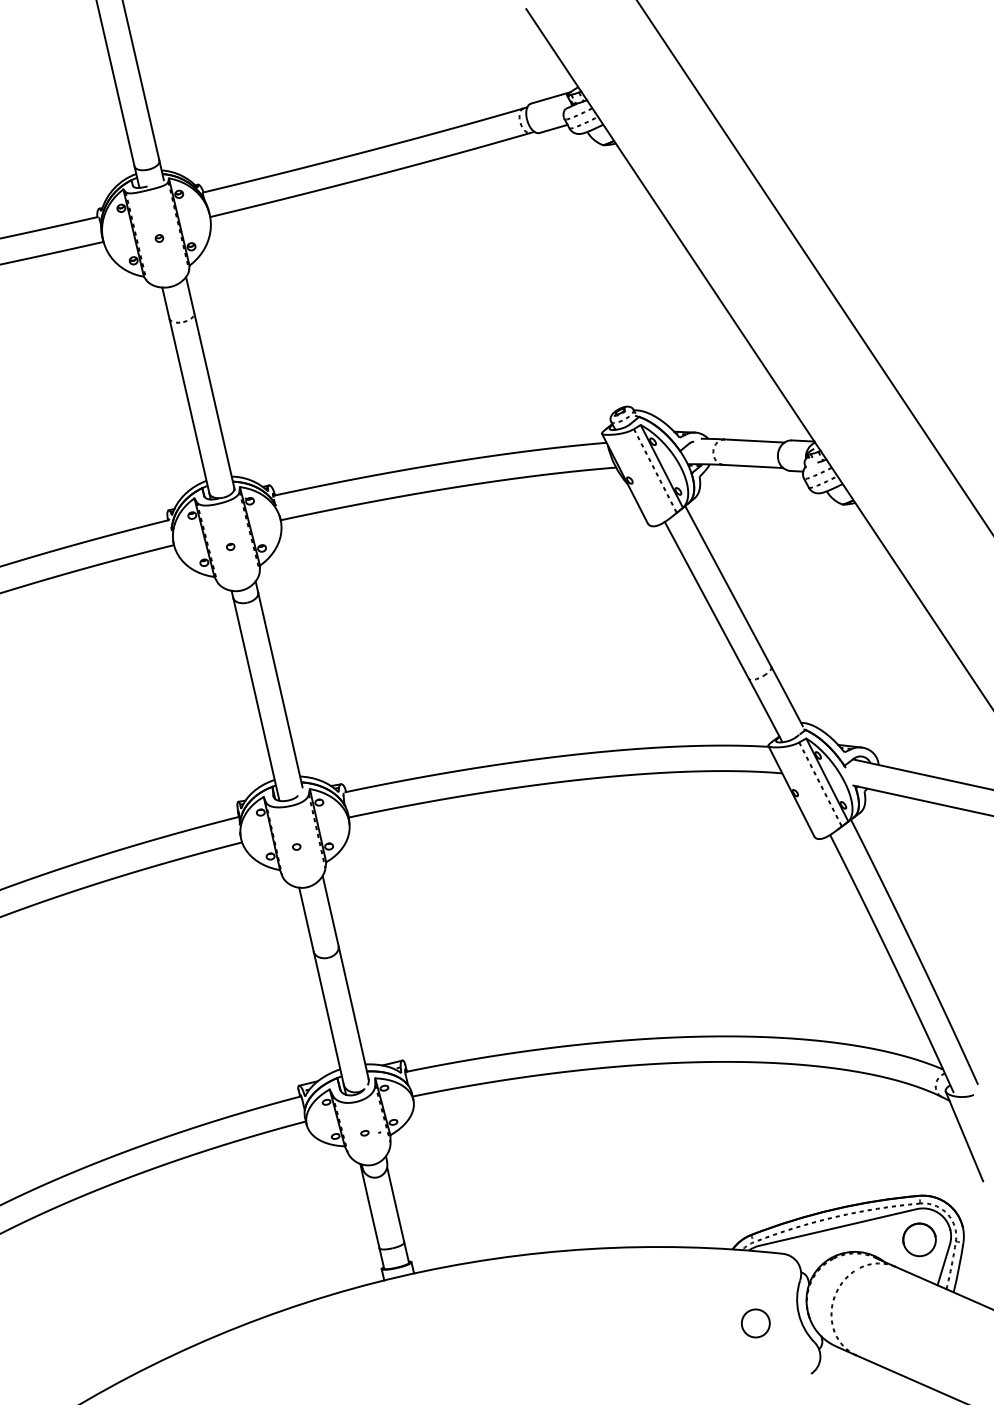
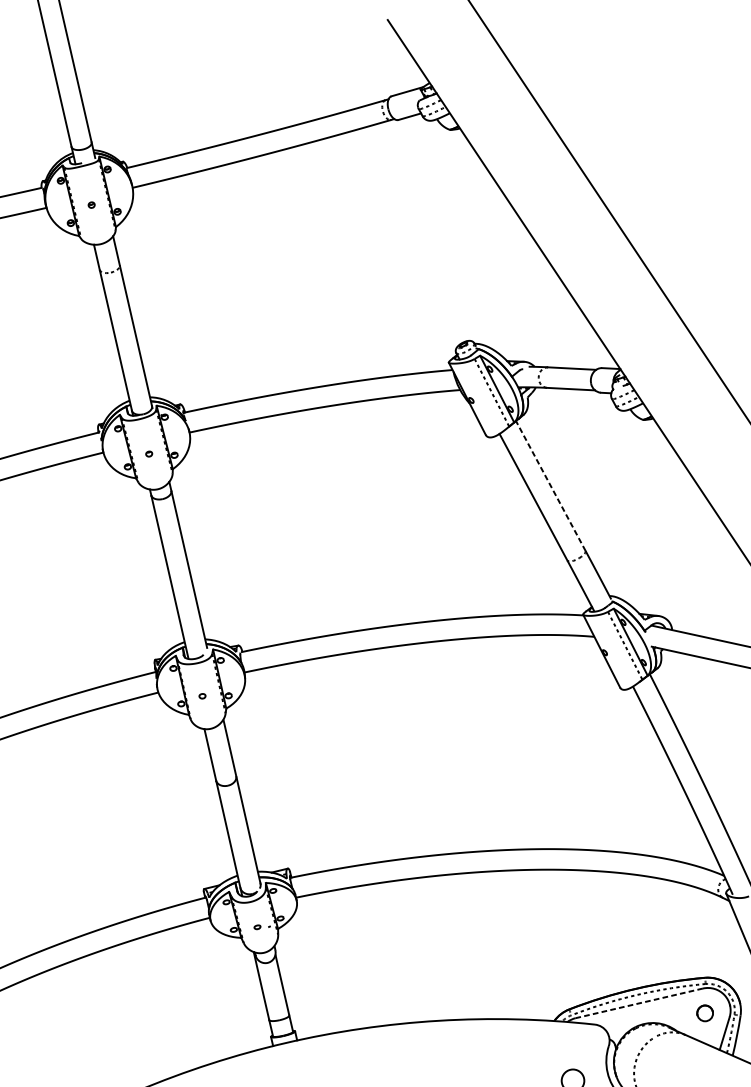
line: (728, 586) -> (550, 486), solid -> dashed
line: (837, 1227) -> (638, 1003), solid -> dashed
part: (919, 1239) -> (705, 1013), size x0.6

